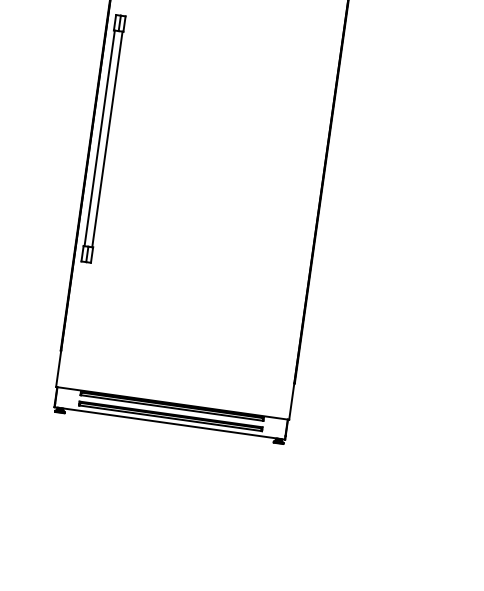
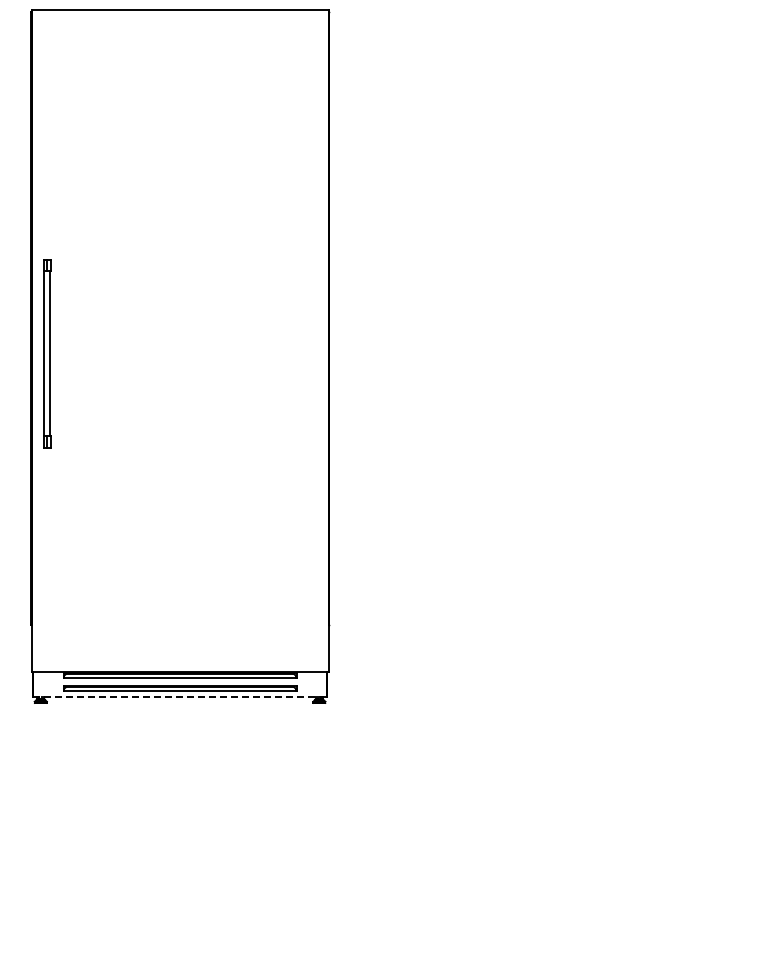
part: (102, 138) -> (46, 353), size x0.6
line: (170, 423) -> (180, 697), solid -> dashed

